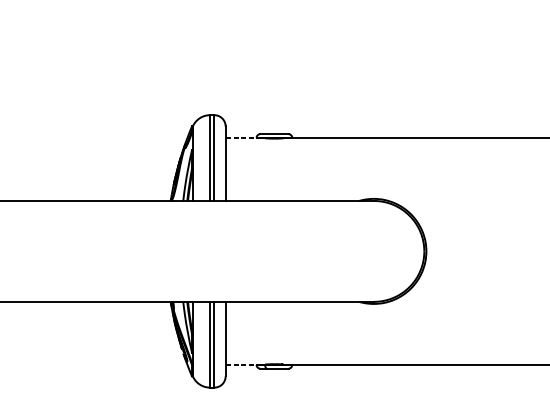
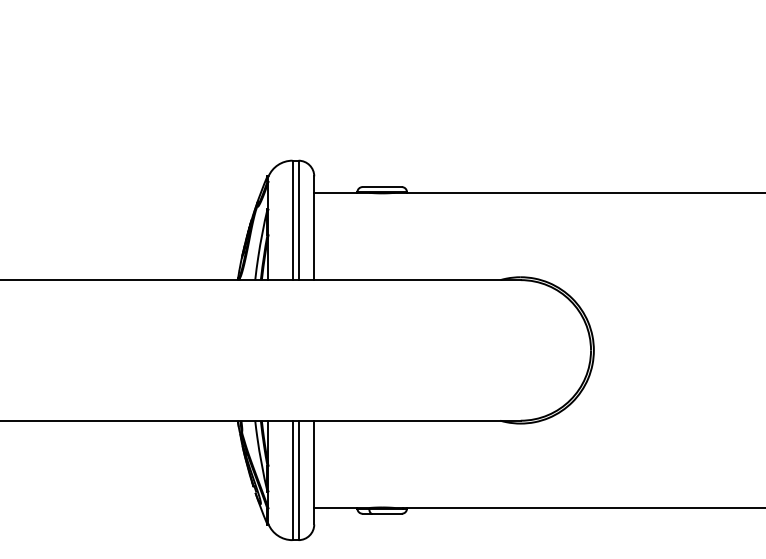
line: (240, 138) -> (335, 192), dashed -> solid
line: (240, 364) -> (335, 508), dashed -> solid

